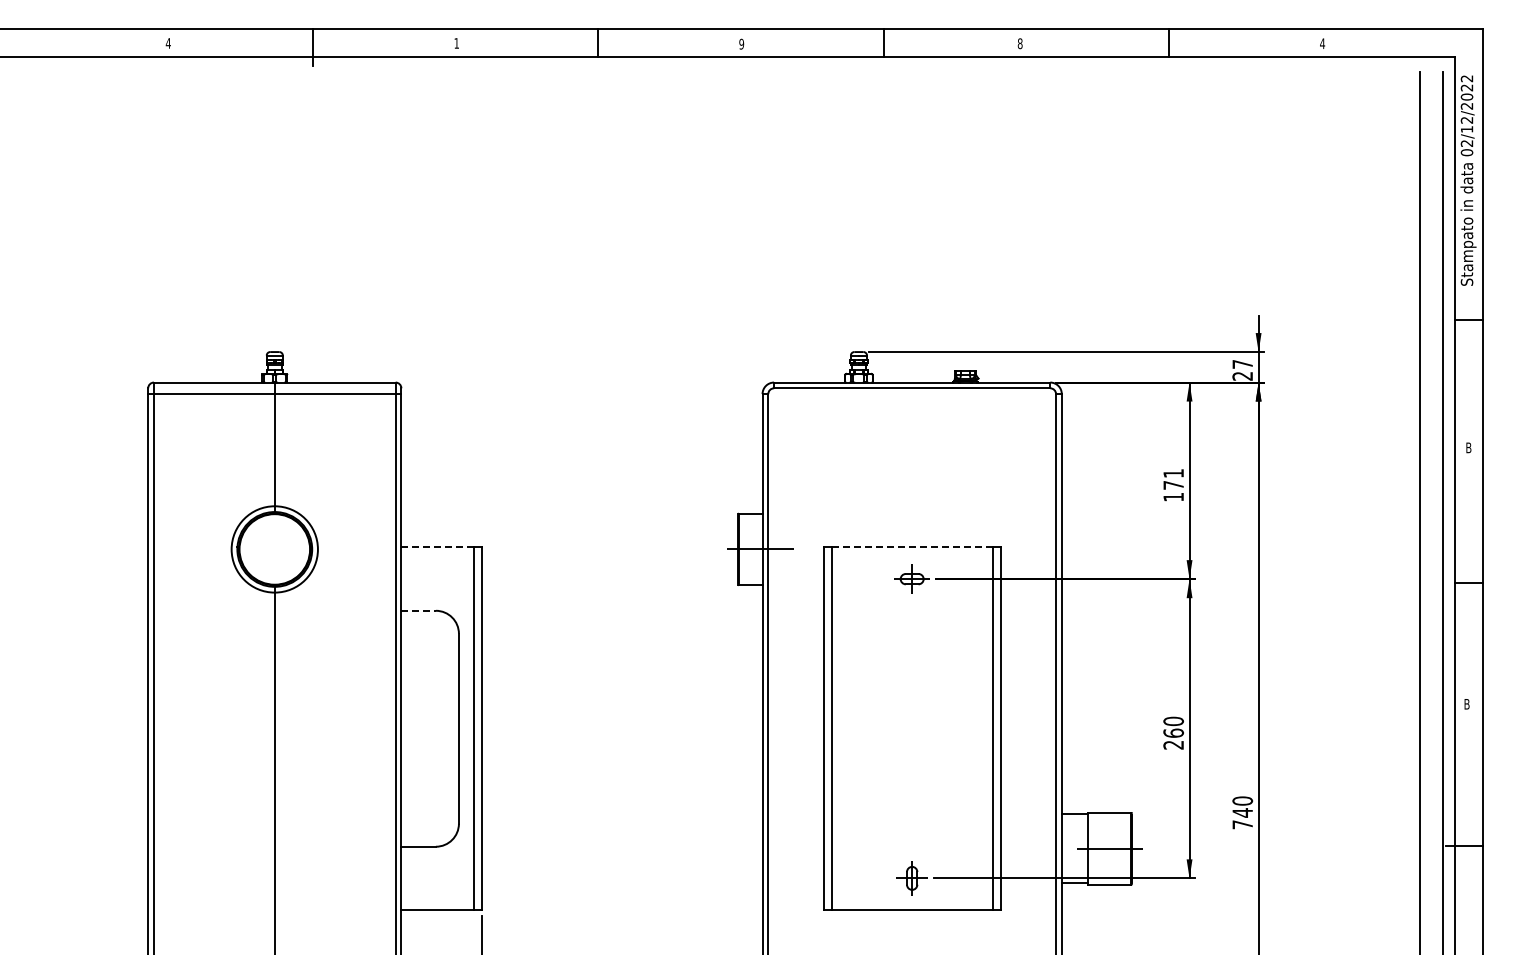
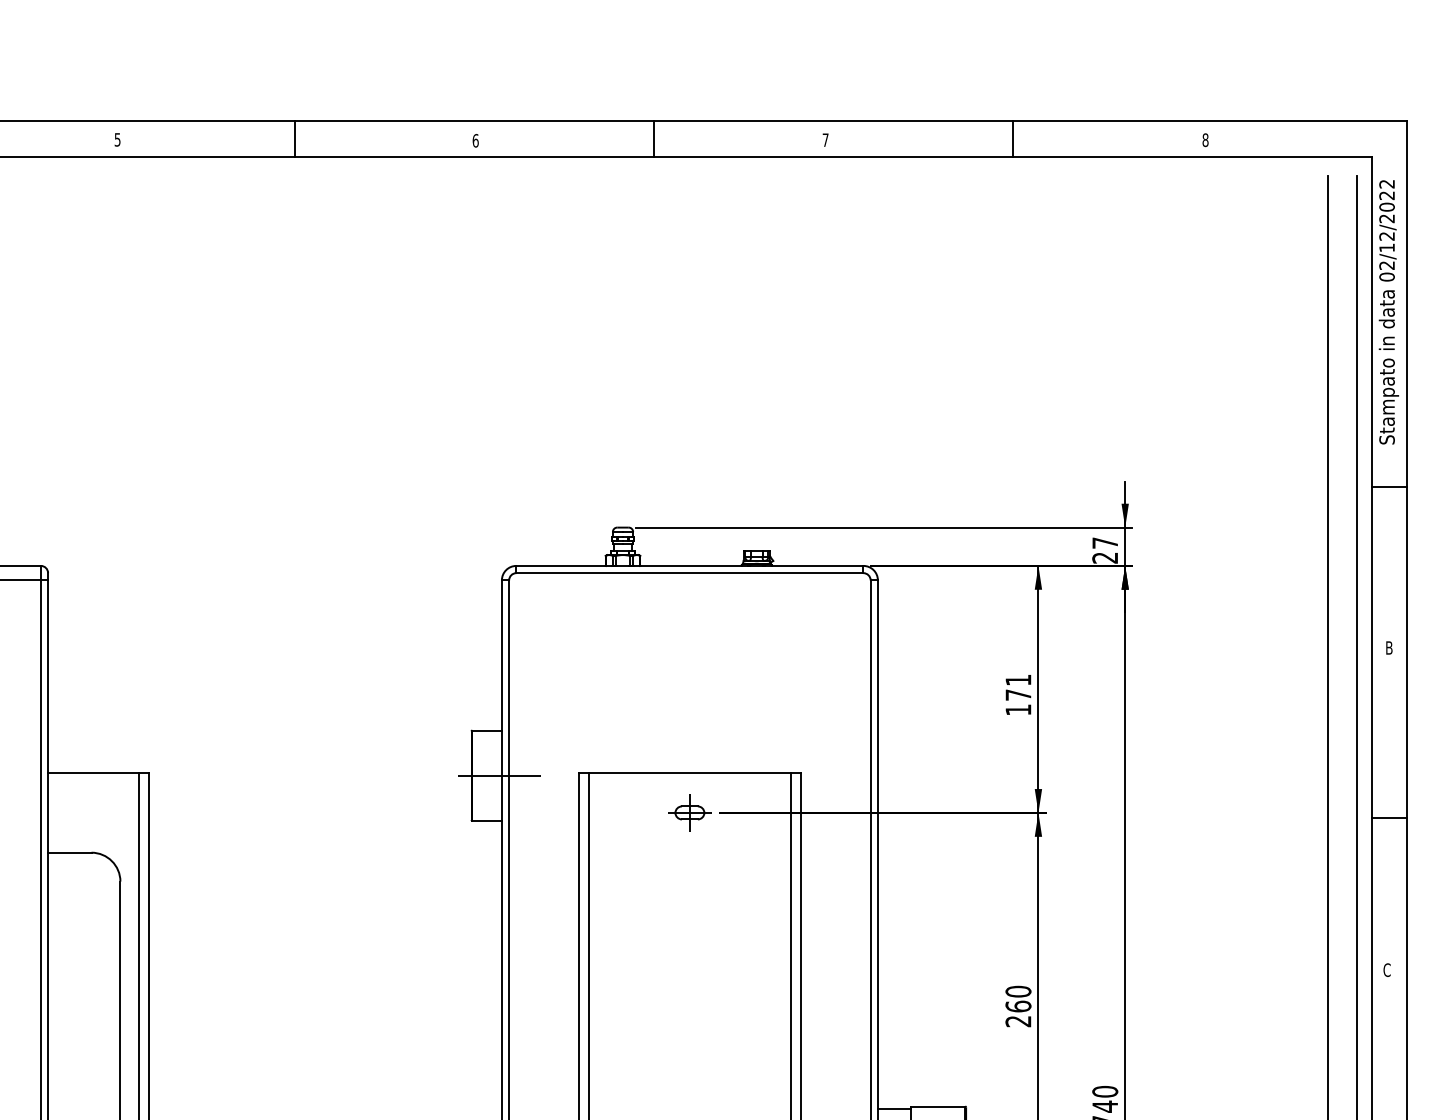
text: (456, 43) -> (117, 139), 1 -> 5
text: (741, 43) -> (475, 139), 9 -> 6
text: (1019, 43) -> (824, 139), 8 -> 7
text: (1322, 43) -> (1205, 139), 4 -> 8
line: (438, 547) -> (94, 773), dashed -> solid
line: (912, 547) -> (690, 773), dashed -> solid
line: (419, 610) -> (70, 852), dashed -> solid
text: (1466, 703) -> (1386, 969), B -> C

